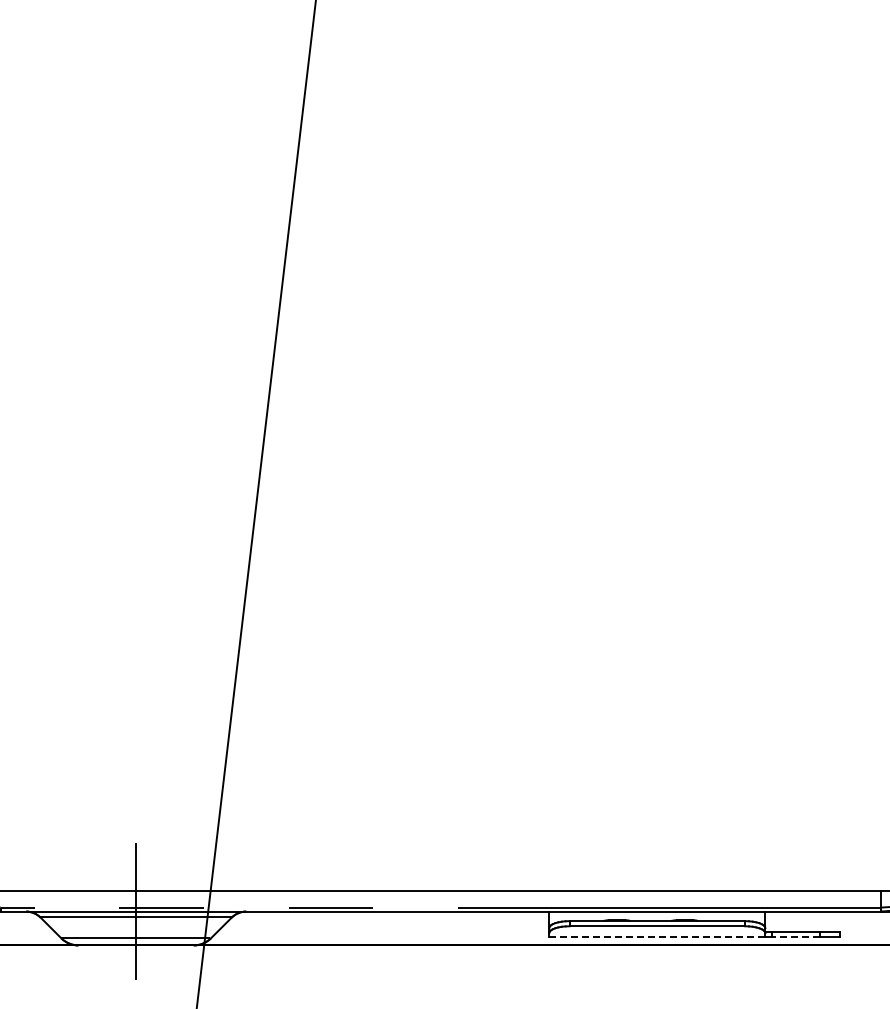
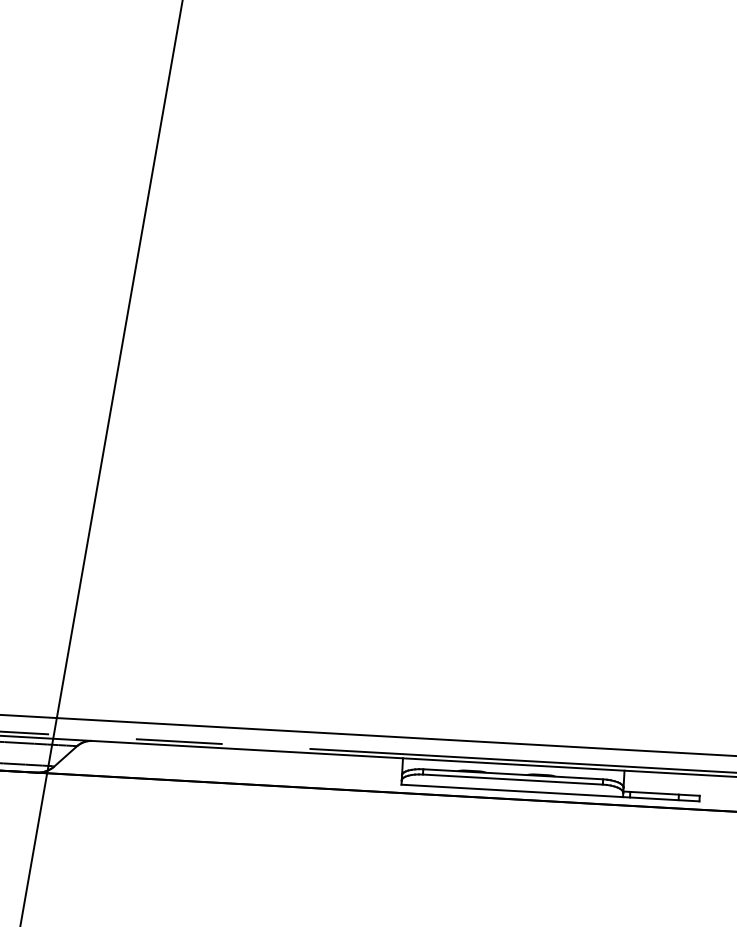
line: (656, 937) -> (511, 791), dashed -> solid
line: (795, 937) -> (653, 799), dashed -> solid

